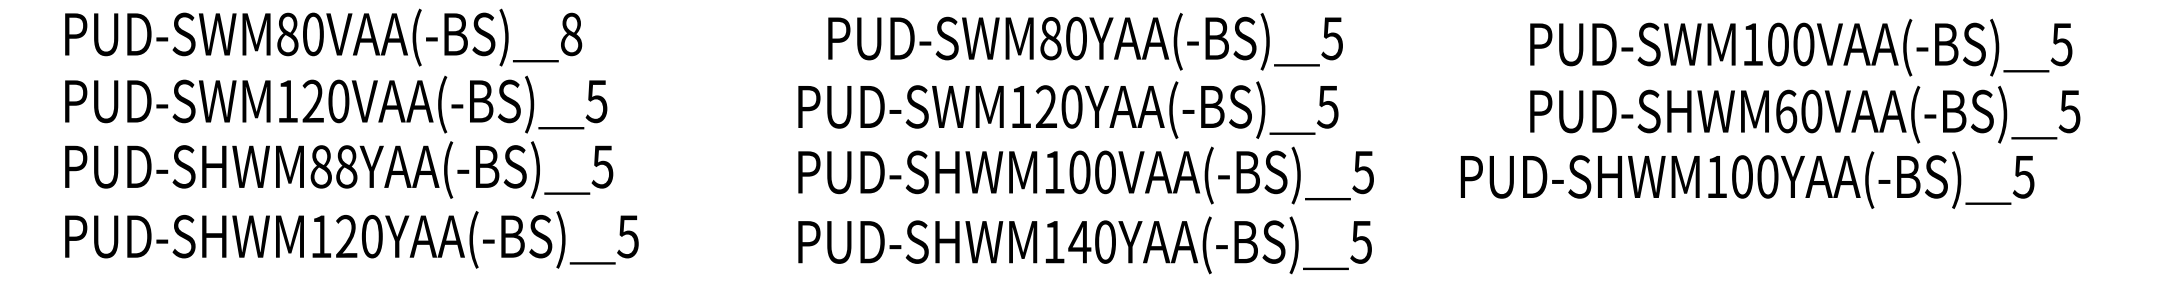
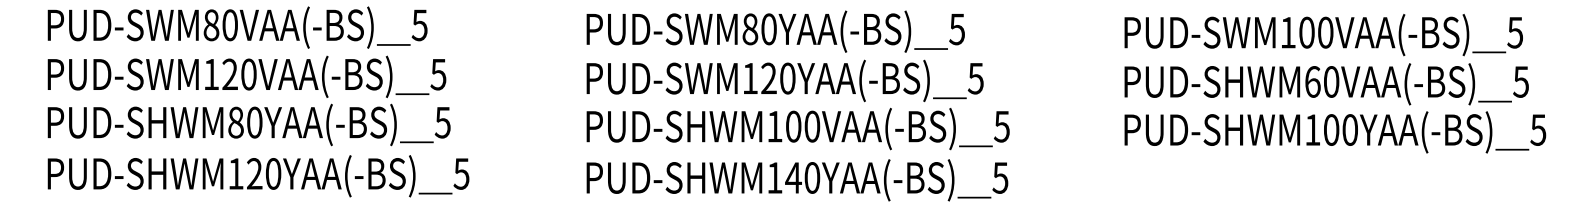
text: (570, 34) -> (419, 25), 8 -> 5
text: (1085, 41) -> (775, 31), moved
text: (346, 166) -> (254, 122), PUD-SHWM88YAA(-BS) -> PUD-SHWM80YAA(-BS)
text: (1747, 180) -> (1335, 132), moved

